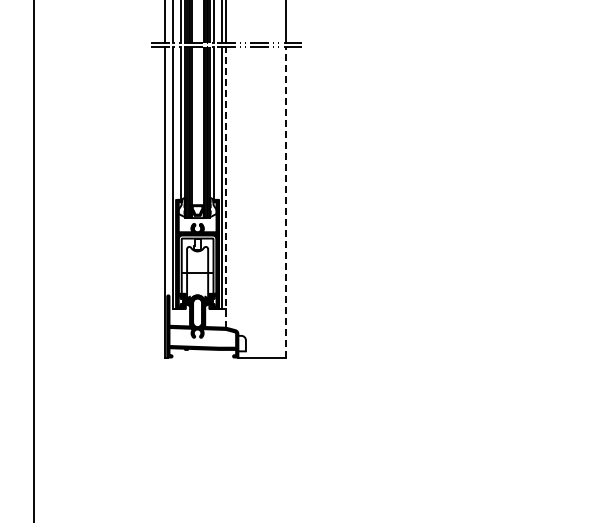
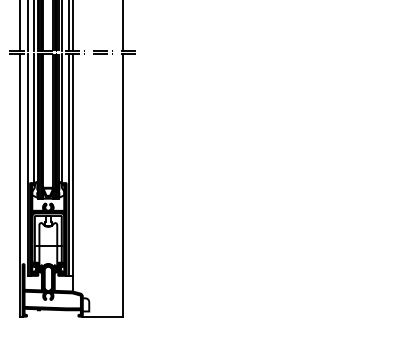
line: (226, 186) -> (72, 171), dashed -> solid
line: (286, 201) -> (123, 184), dashed -> solid

